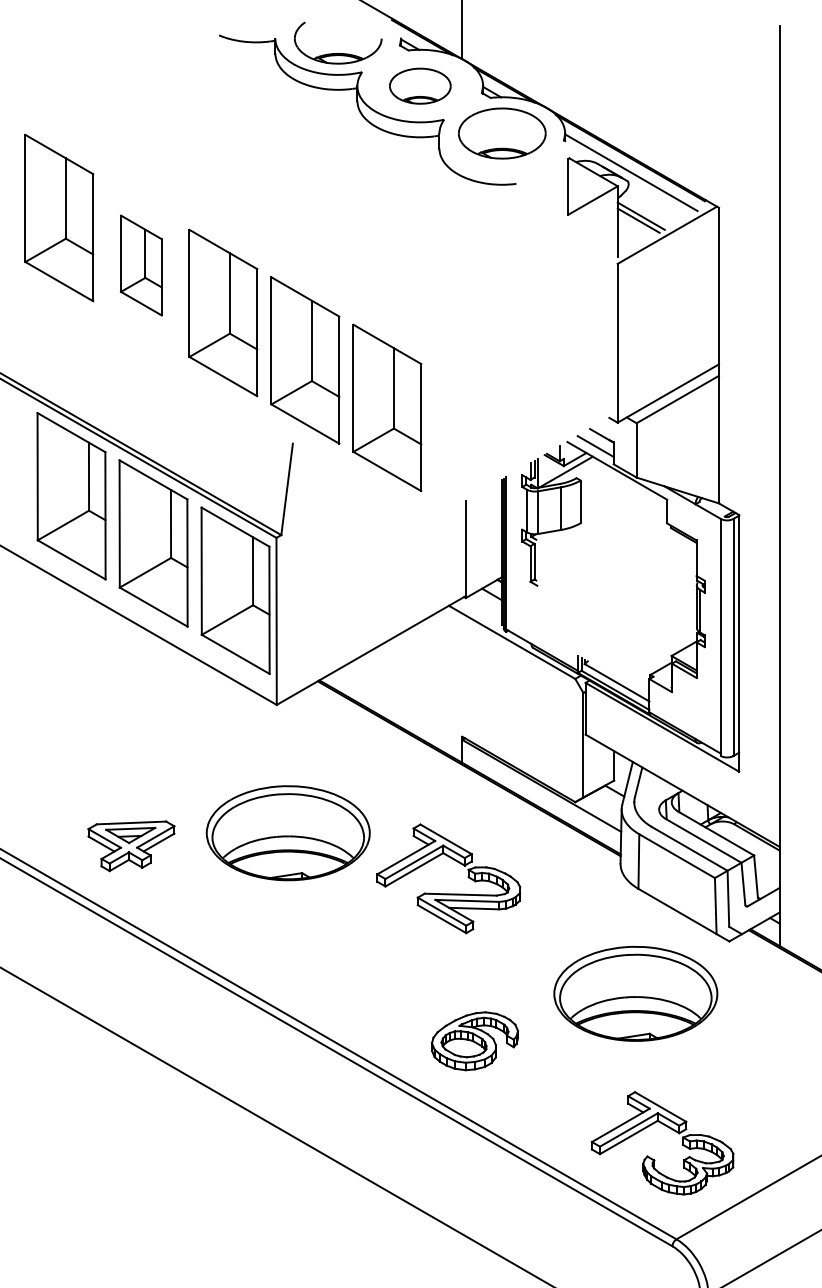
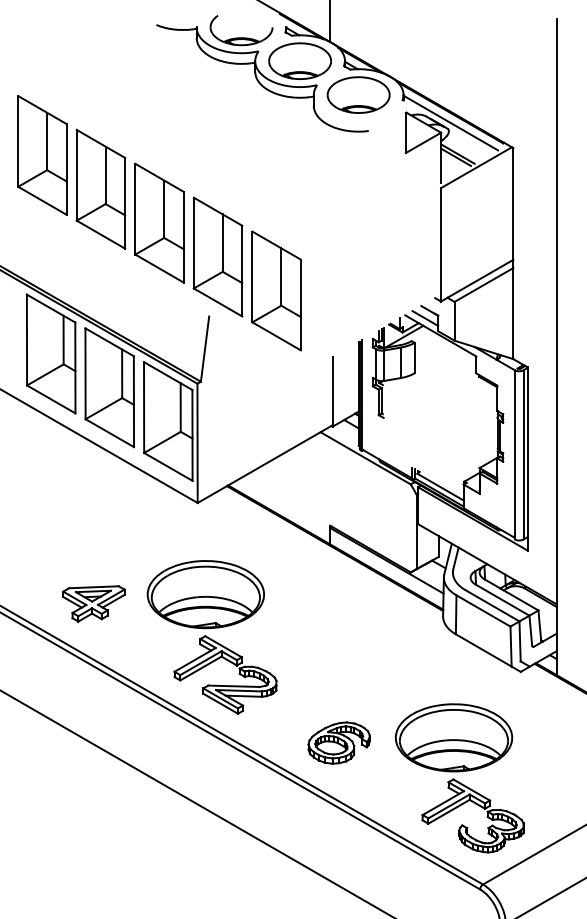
part: (420, 86) -> (300, 61), size x1.43
part: (141, 265) -> (101, 189), size x1.67
part: (448, 893) -> (225, 685), moved
part: (635, 993) -> (453, 737), moved

